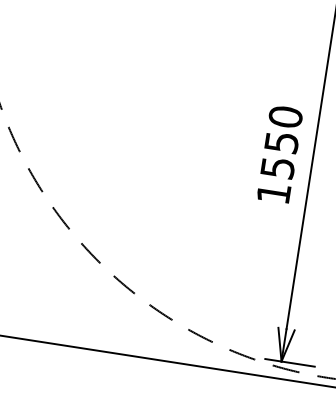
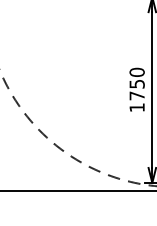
text: (276, 166) -> (136, 95), 1550 -> 1750

